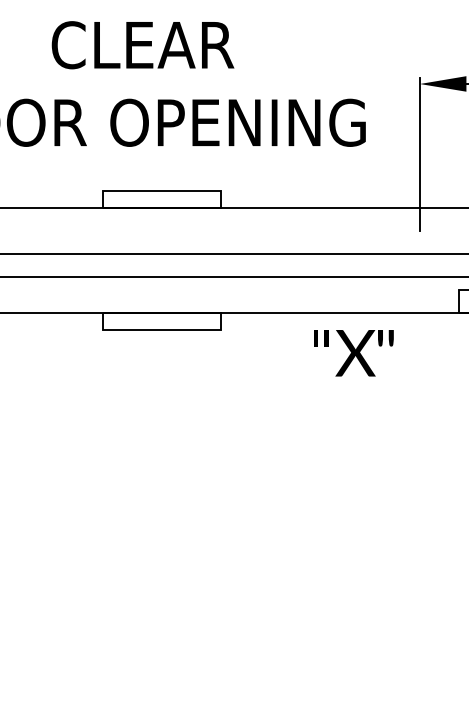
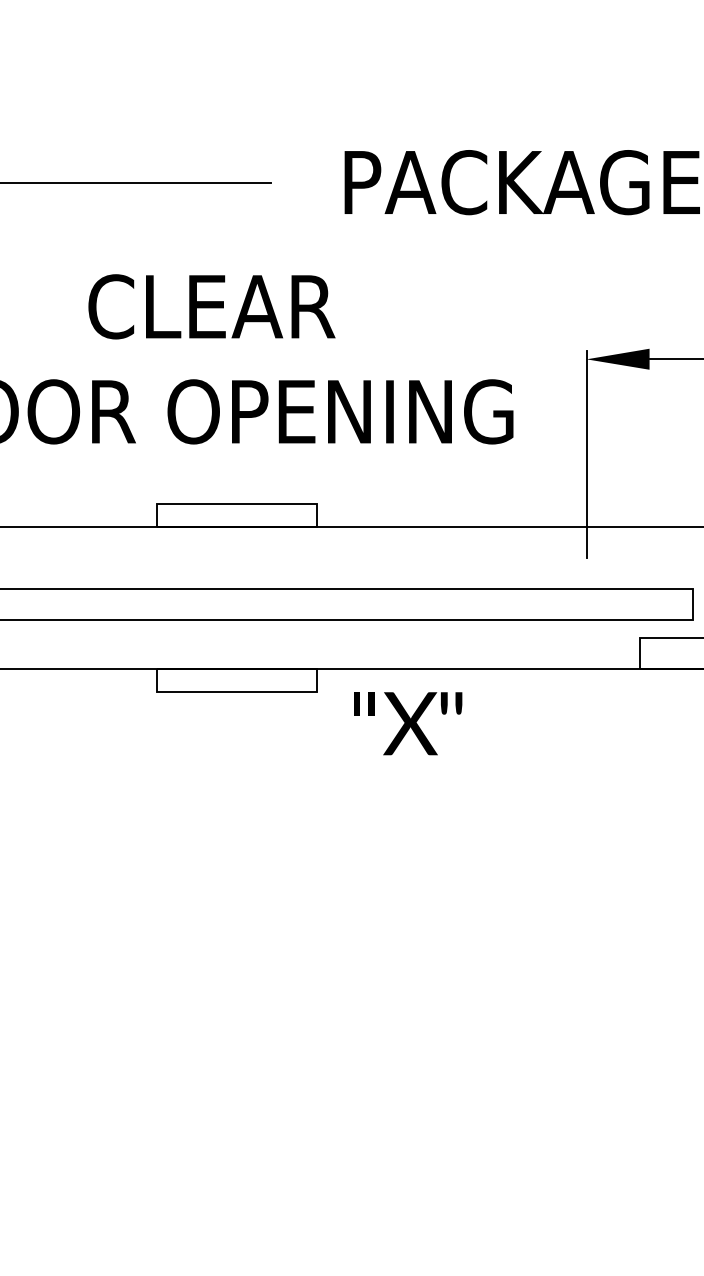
text: (354, 353) -> (408, 723), moved

